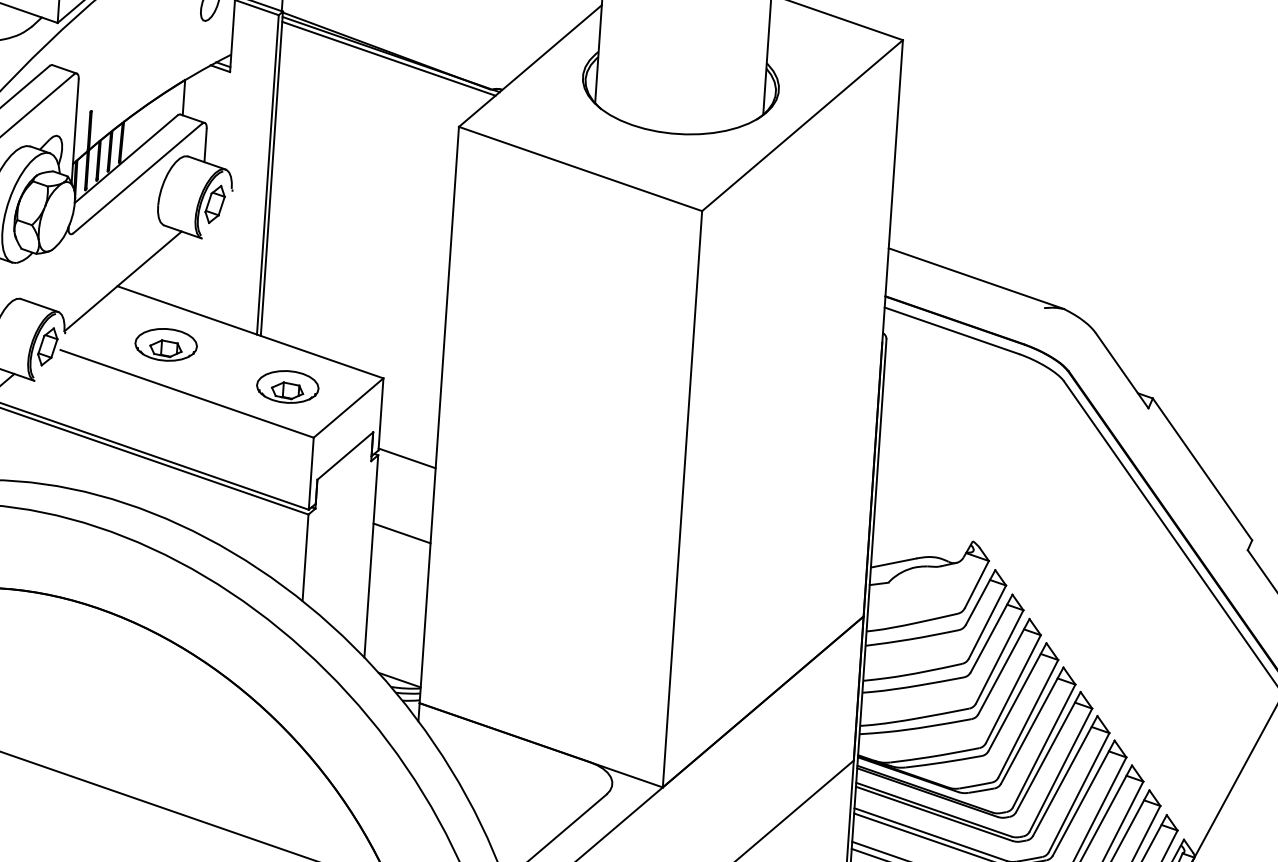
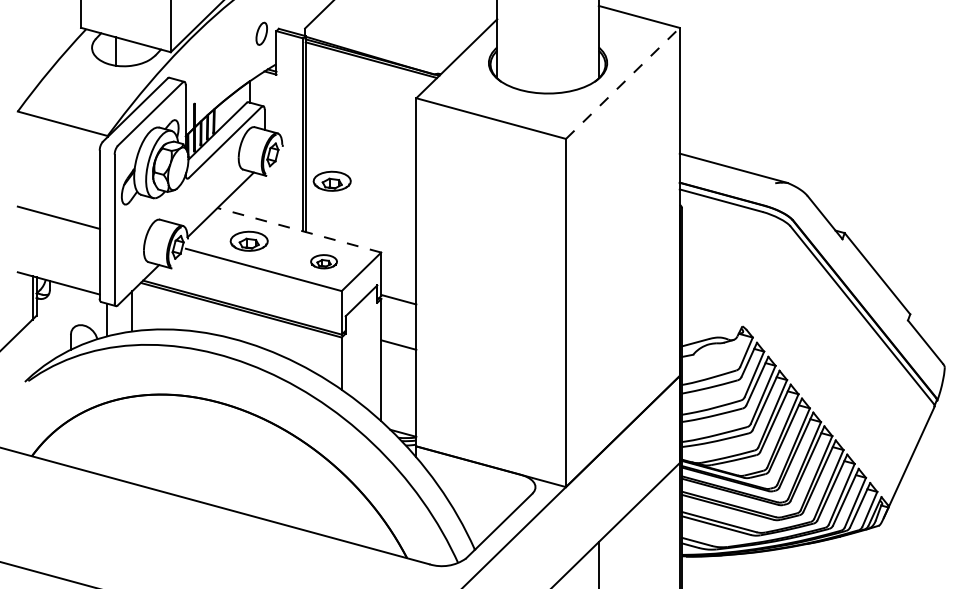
line: (803, 125) -> (623, 83), solid -> dashed
part: (309, 253) -> (331, 180), added
line: (250, 332) -> (299, 230), solid -> dashed
part: (286, 386) -> (323, 261), size x0.7

